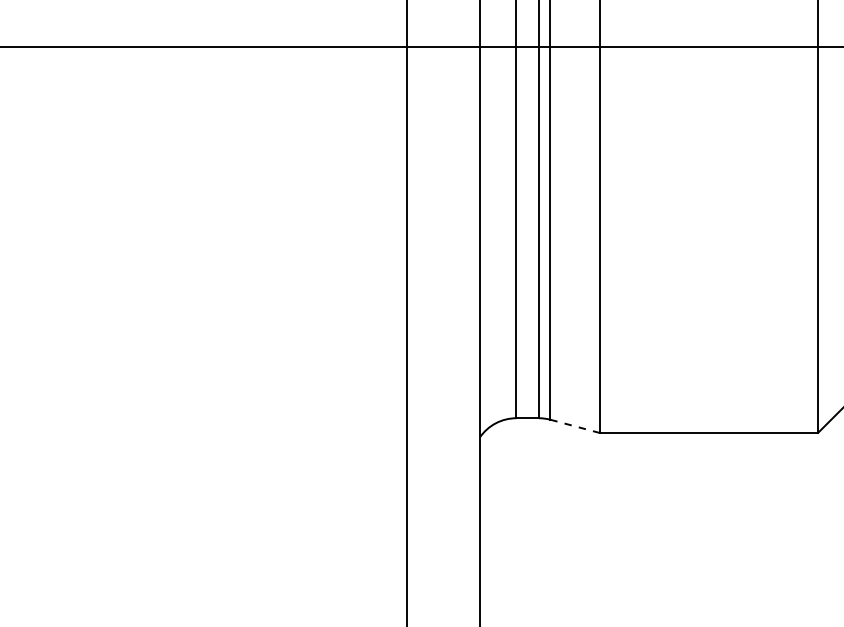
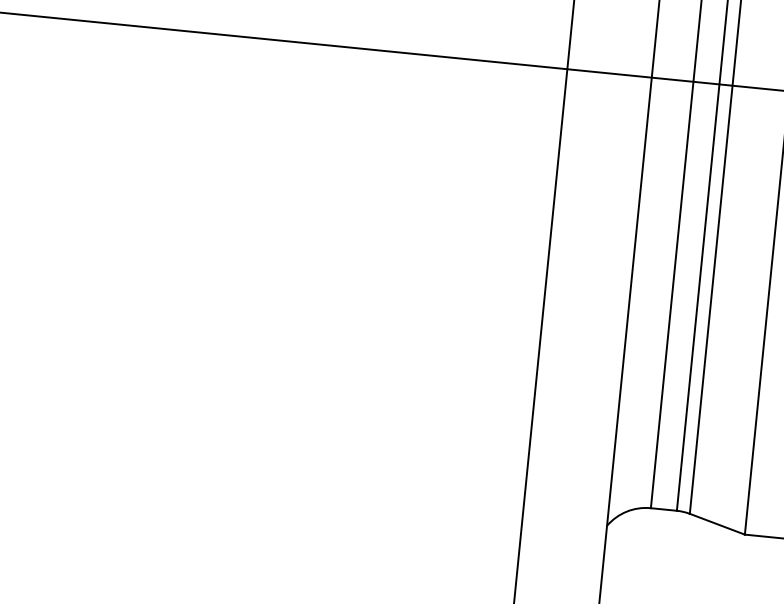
line: (575, 426) -> (717, 524), dashed -> solid

